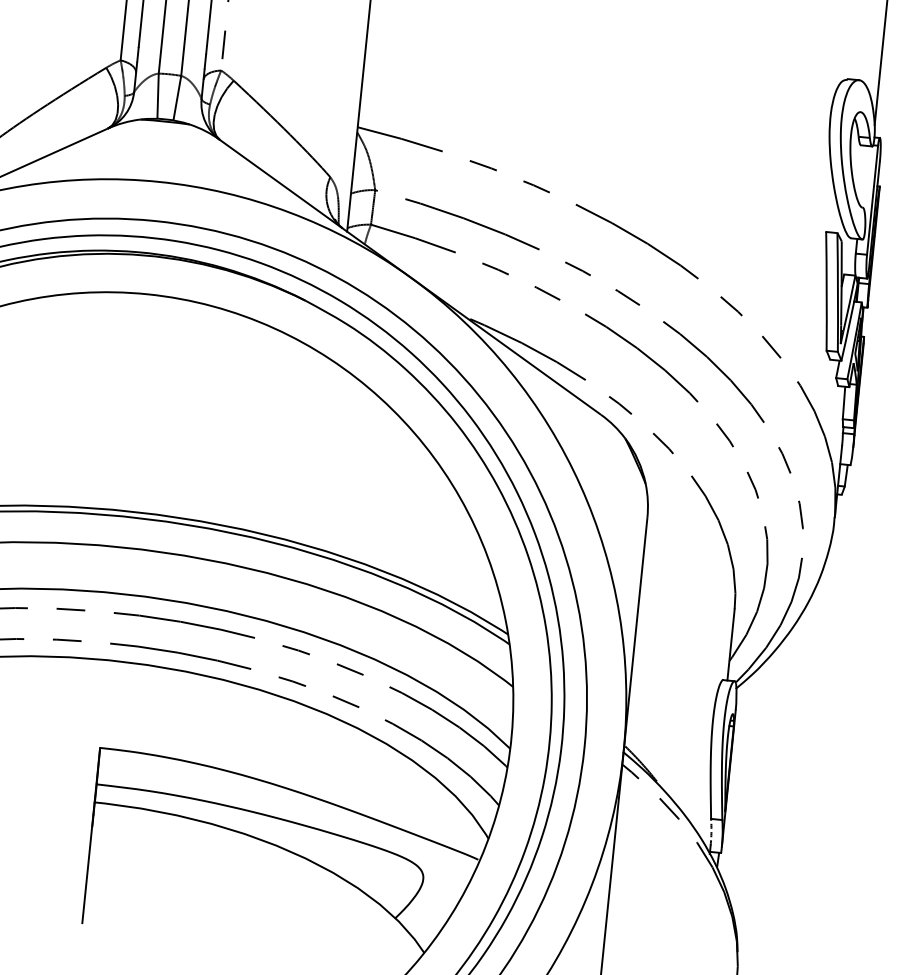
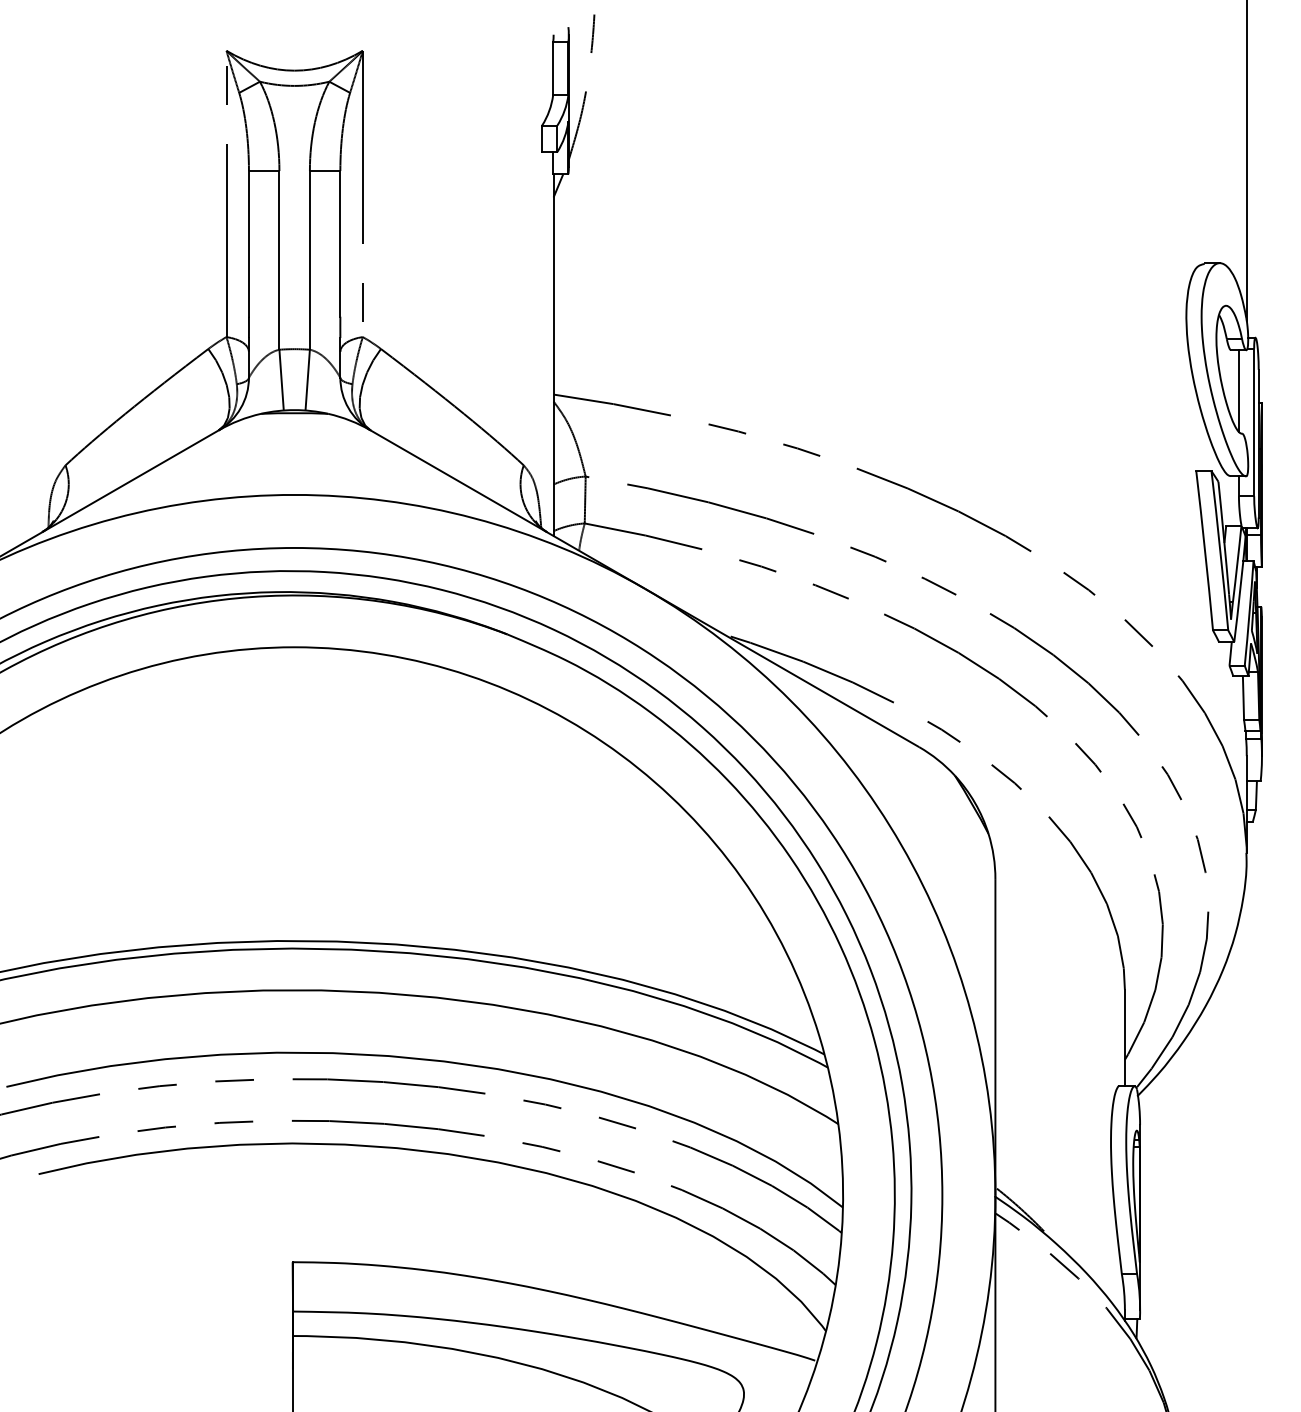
line: (863, 175) -> (1238, 390), added
arc: (711, 831) -> (1124, 1291), dashed -> solid

